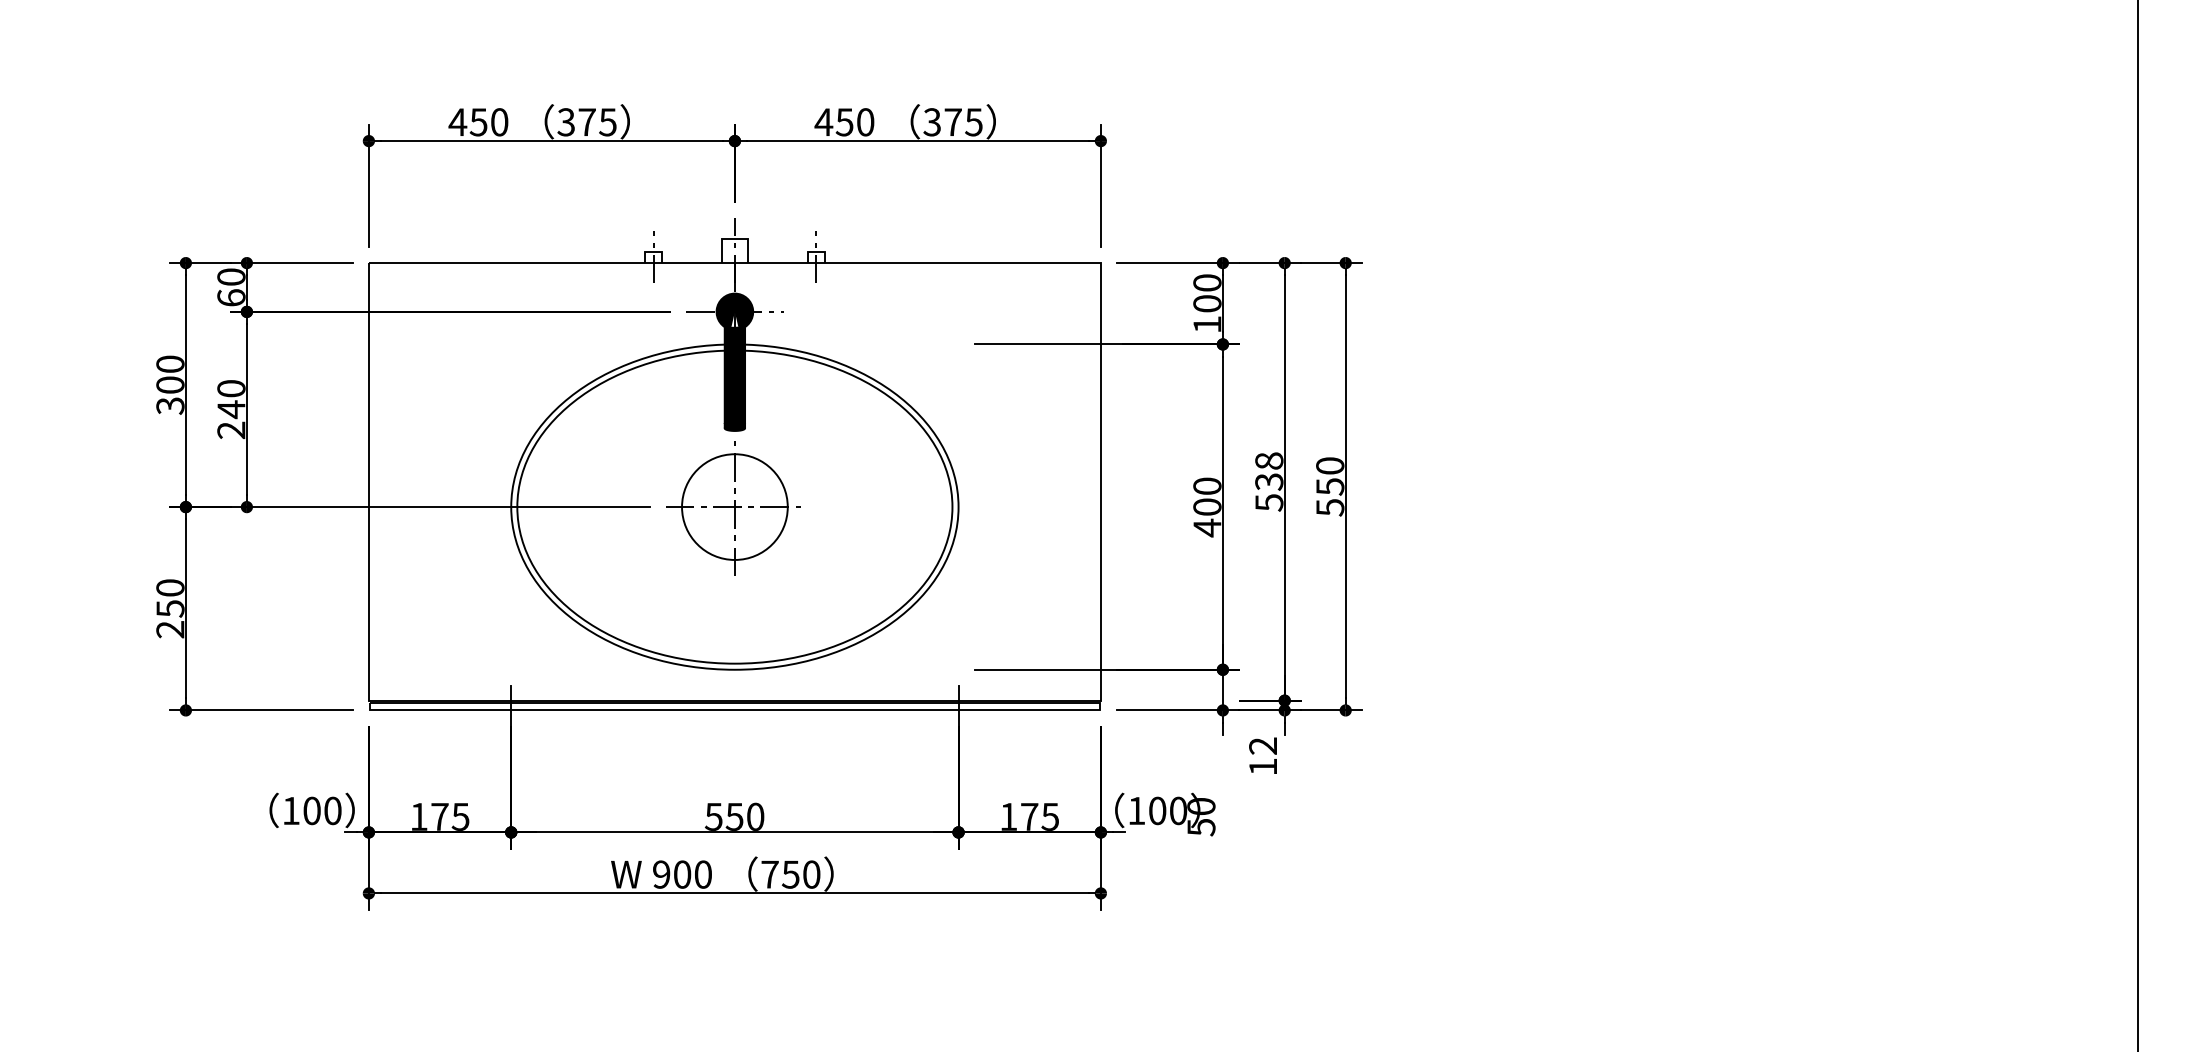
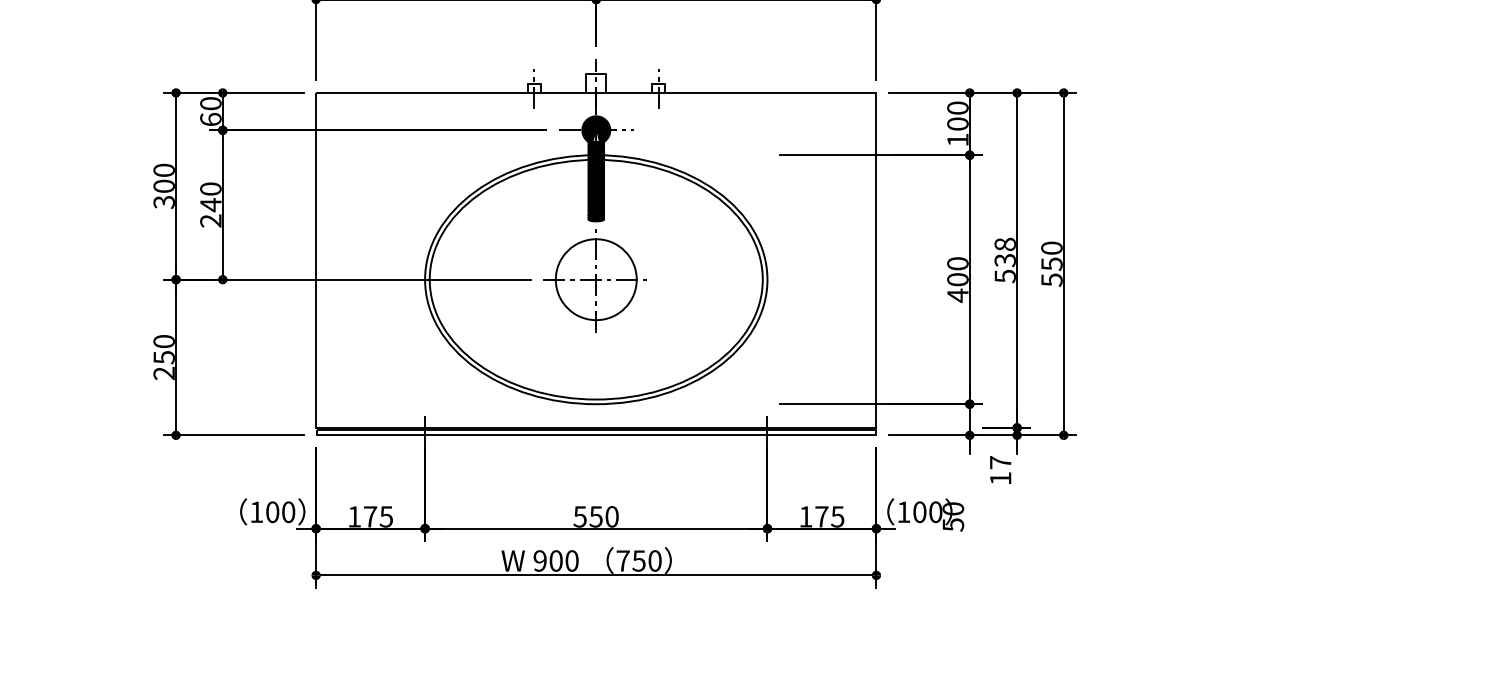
text: (1262, 745) -> (1000, 462), 12 -> 17

